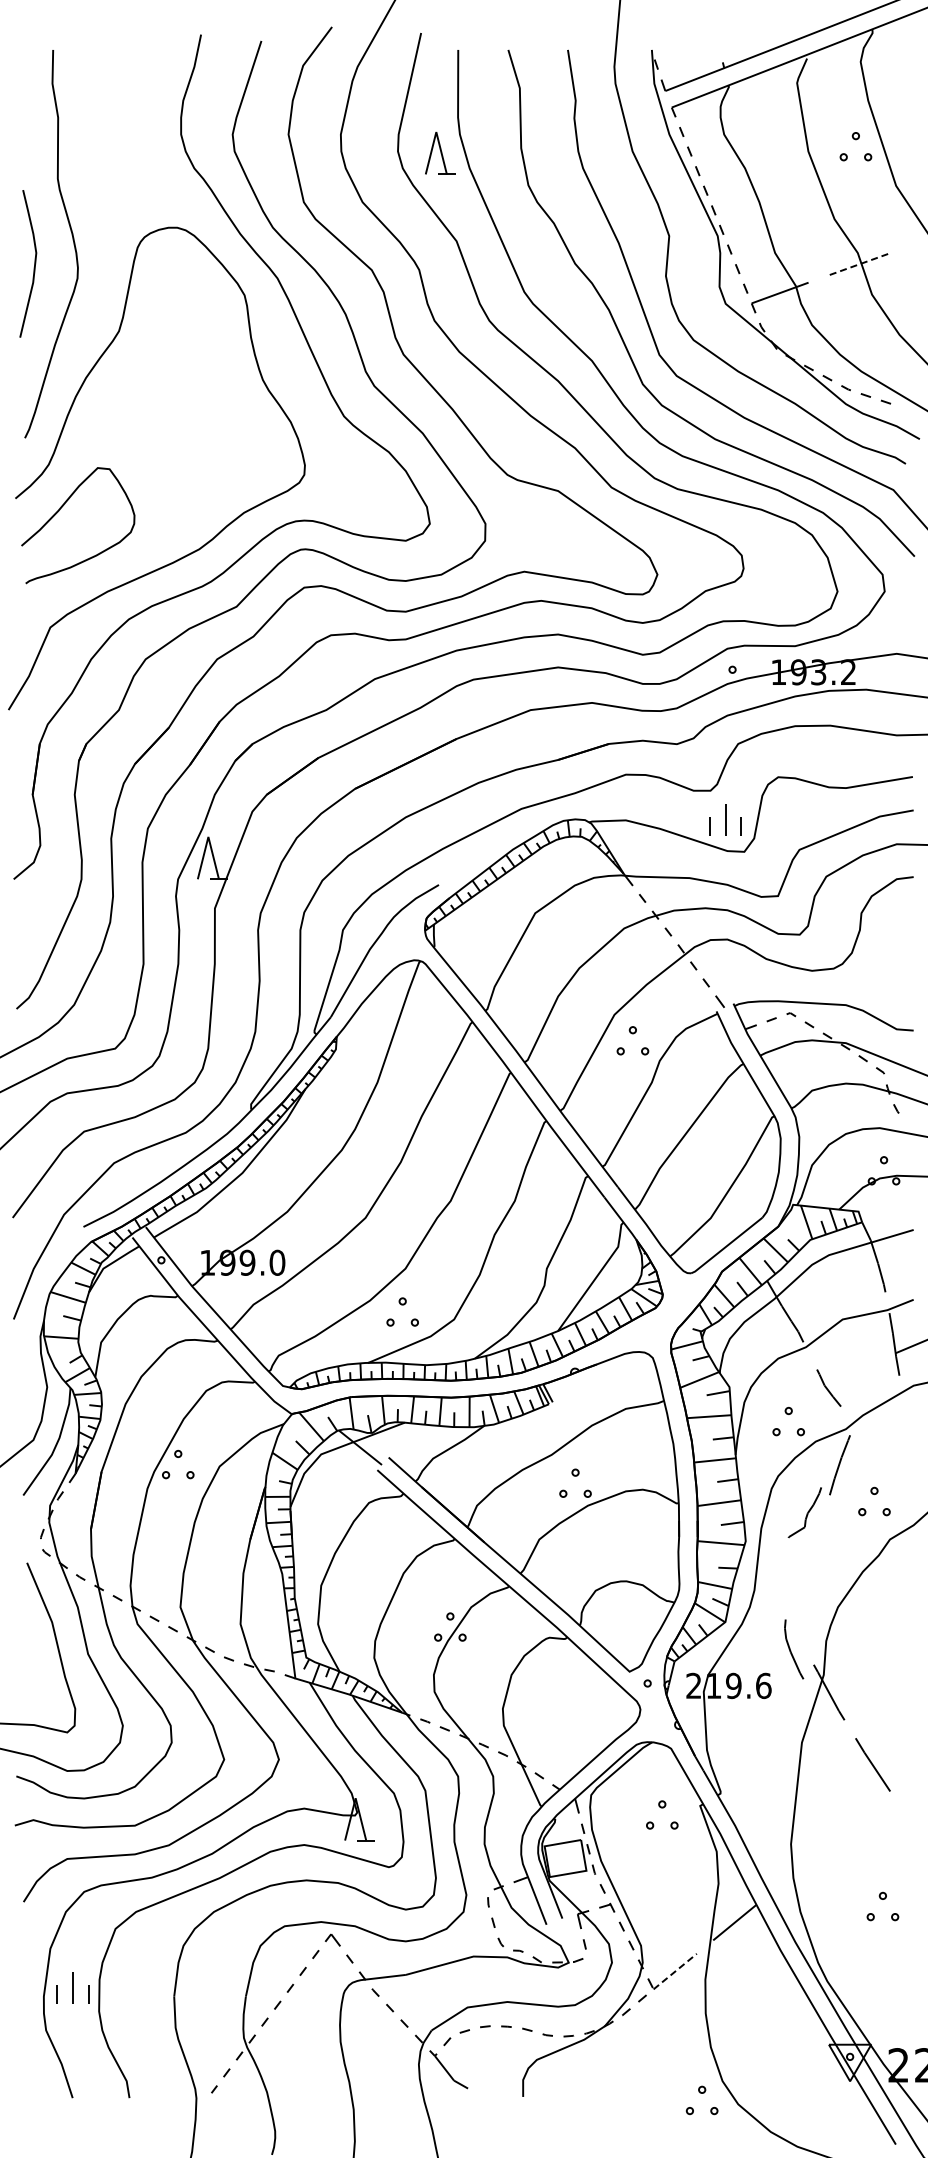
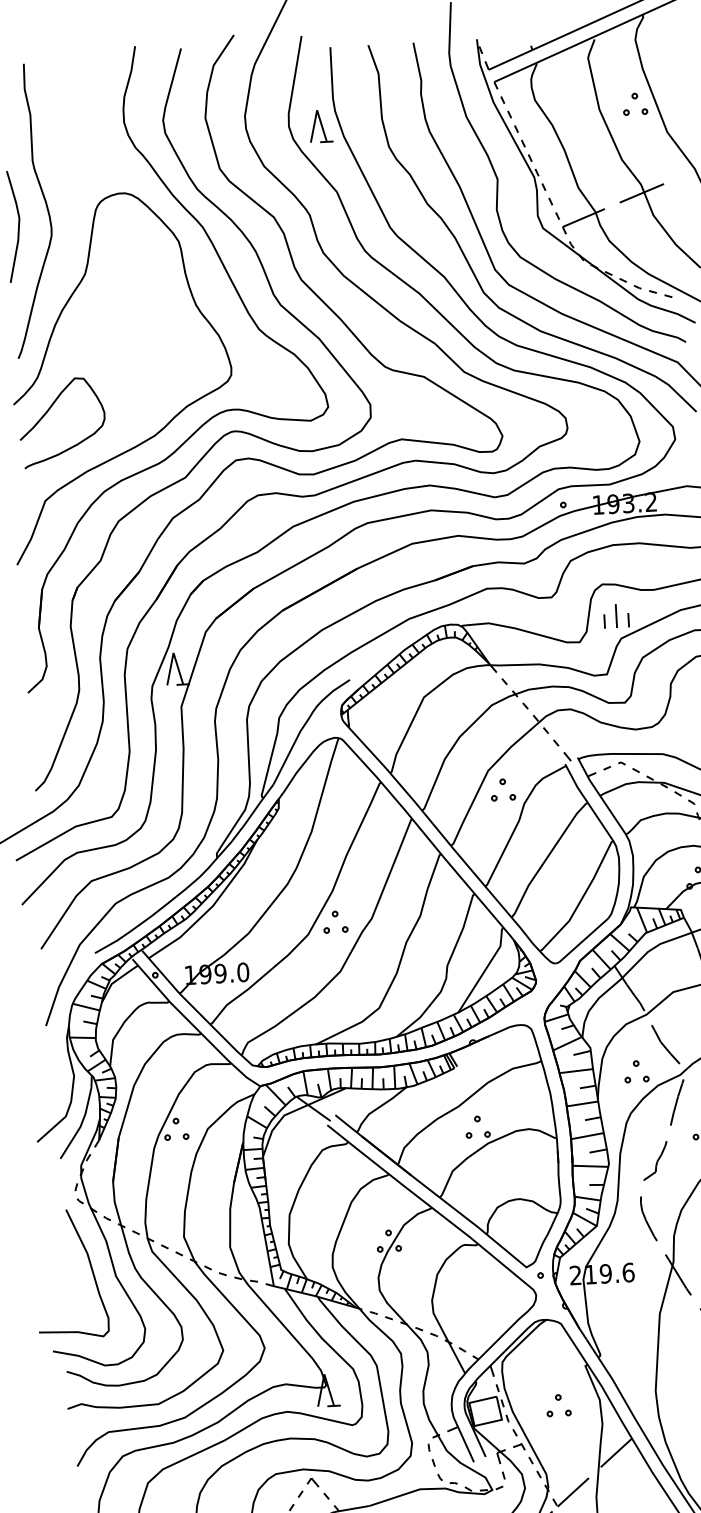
line: (858, 264) -> (642, 193), dashed -> solid
part: (725, 819) -> (616, 615), moved
part: (402, 1311) -> (335, 921), moved
part: (828, 1387) -> (665, 1044), size x1.43
part: (804, 1512) -> (654, 1160), moved
part: (794, 1649) -> (648, 1218), moved
part: (662, 1814) -> (558, 1405), moved
line: (675, 1971) -> (573, 1492), dashed -> solid

